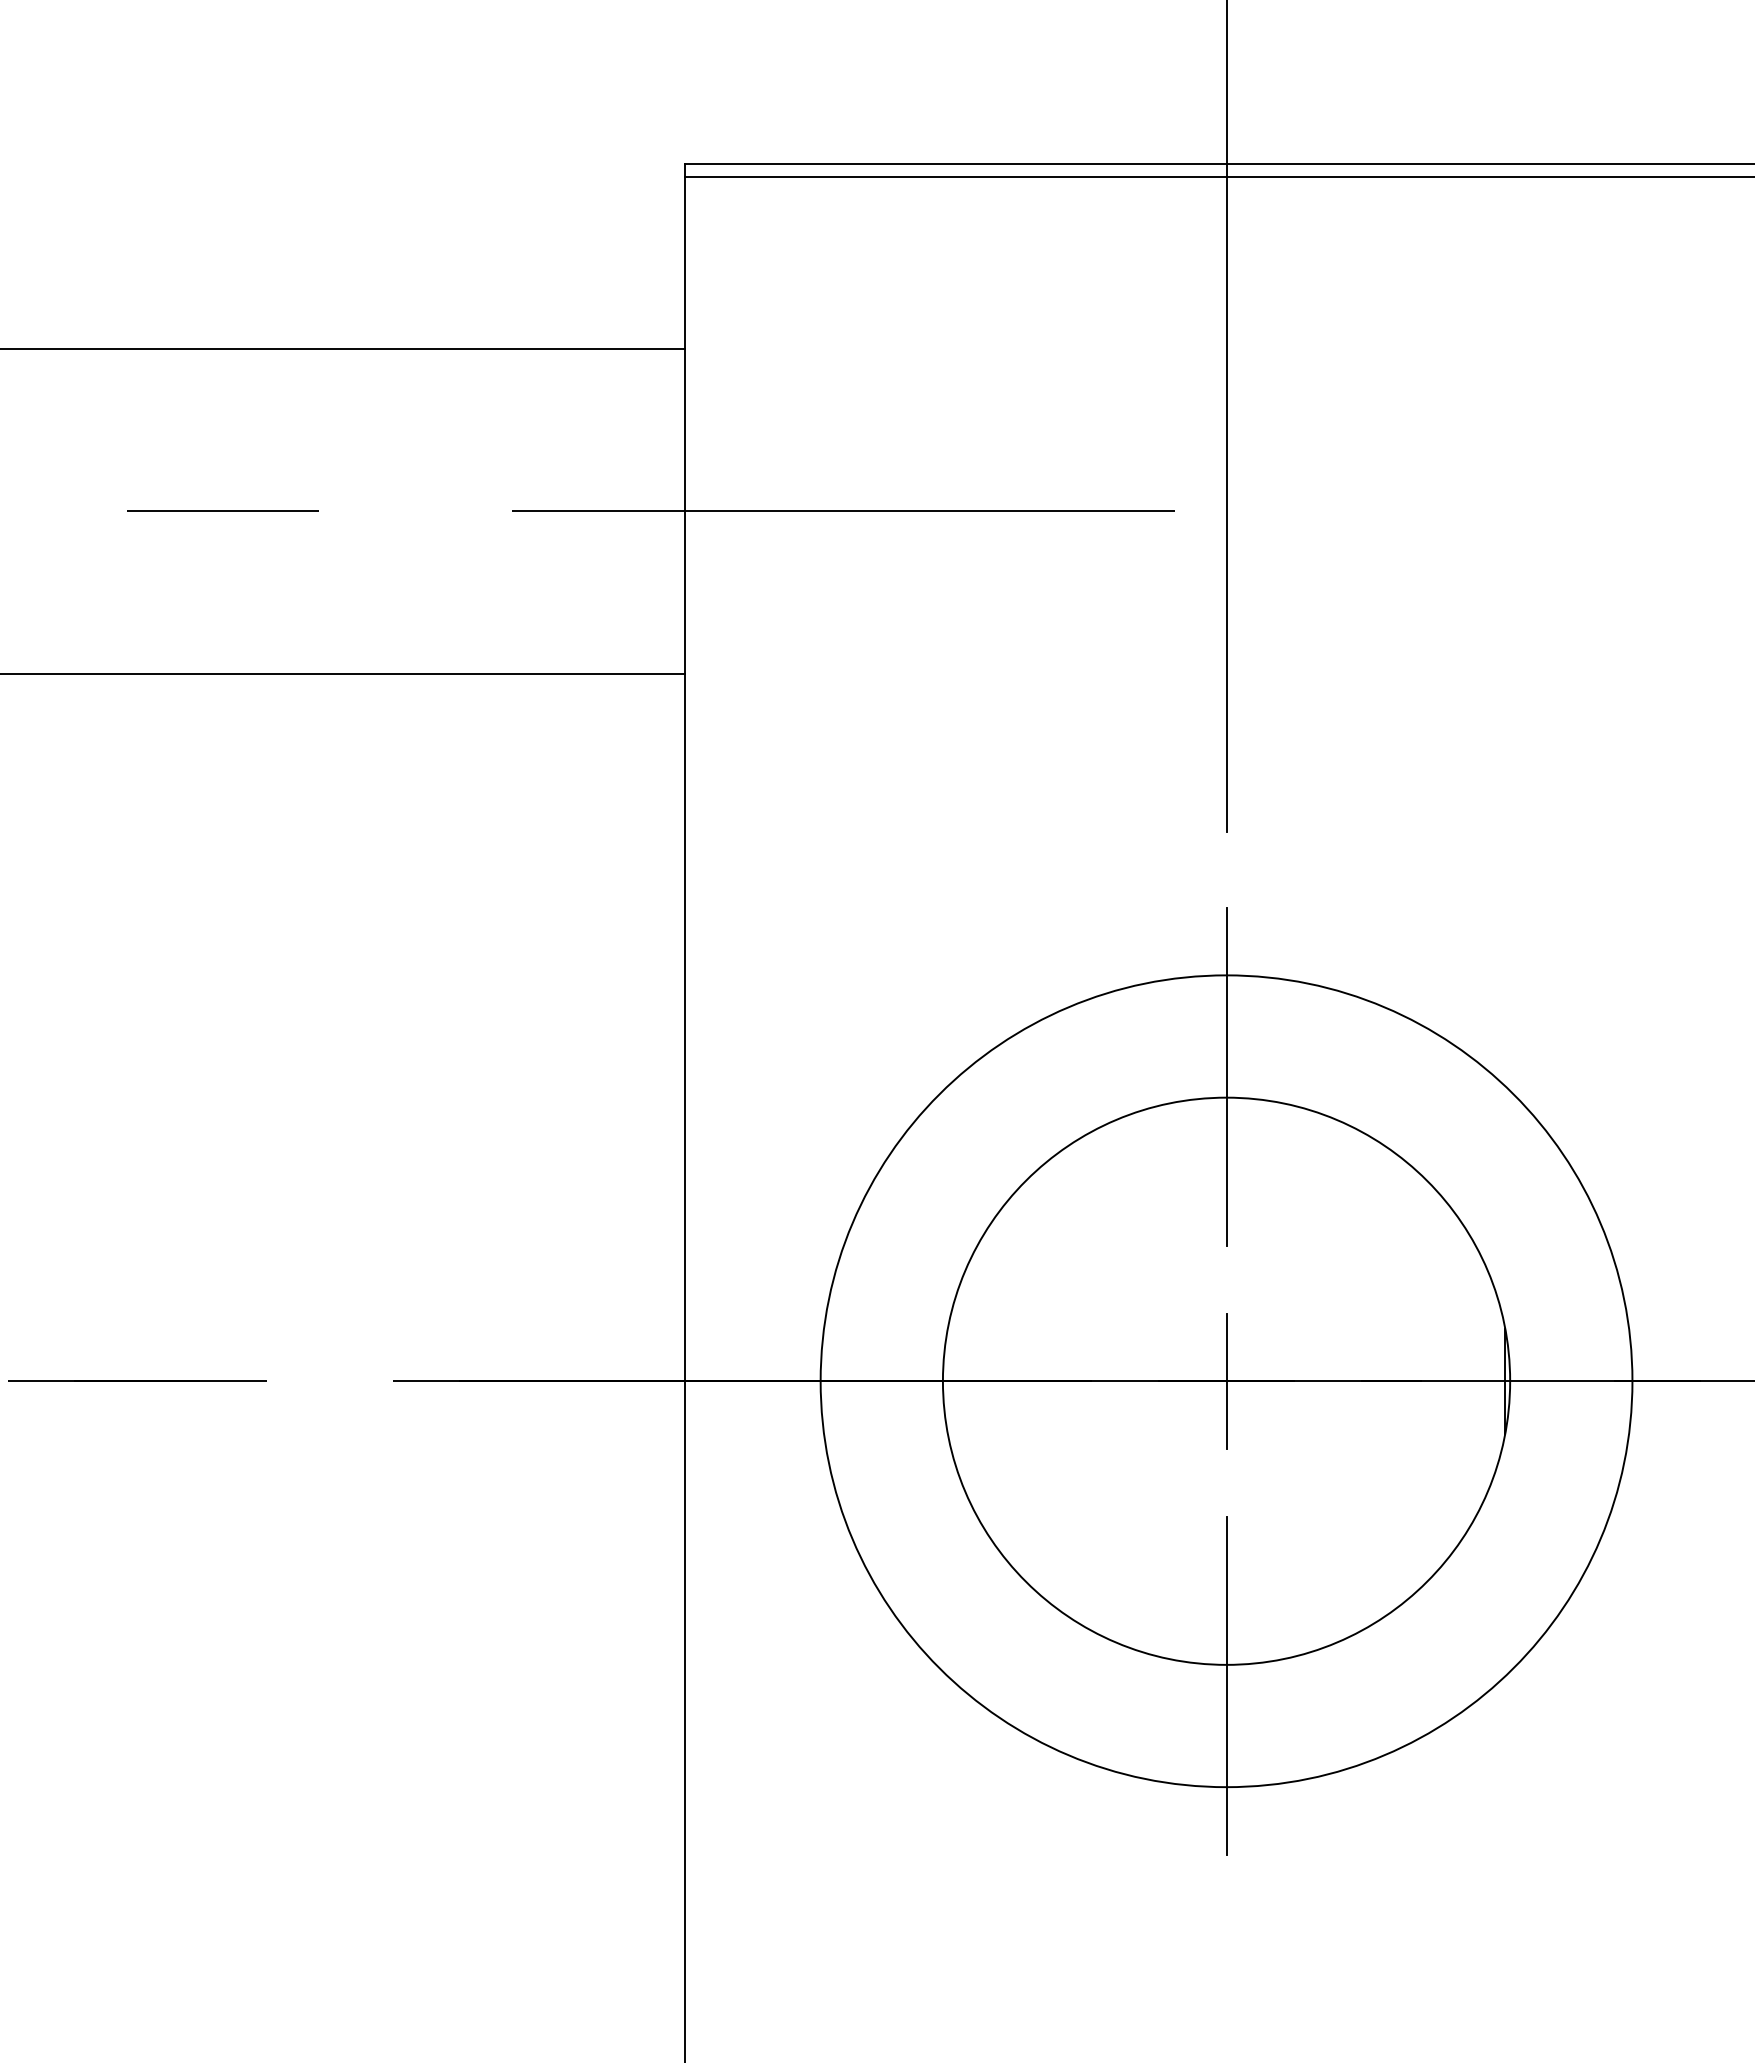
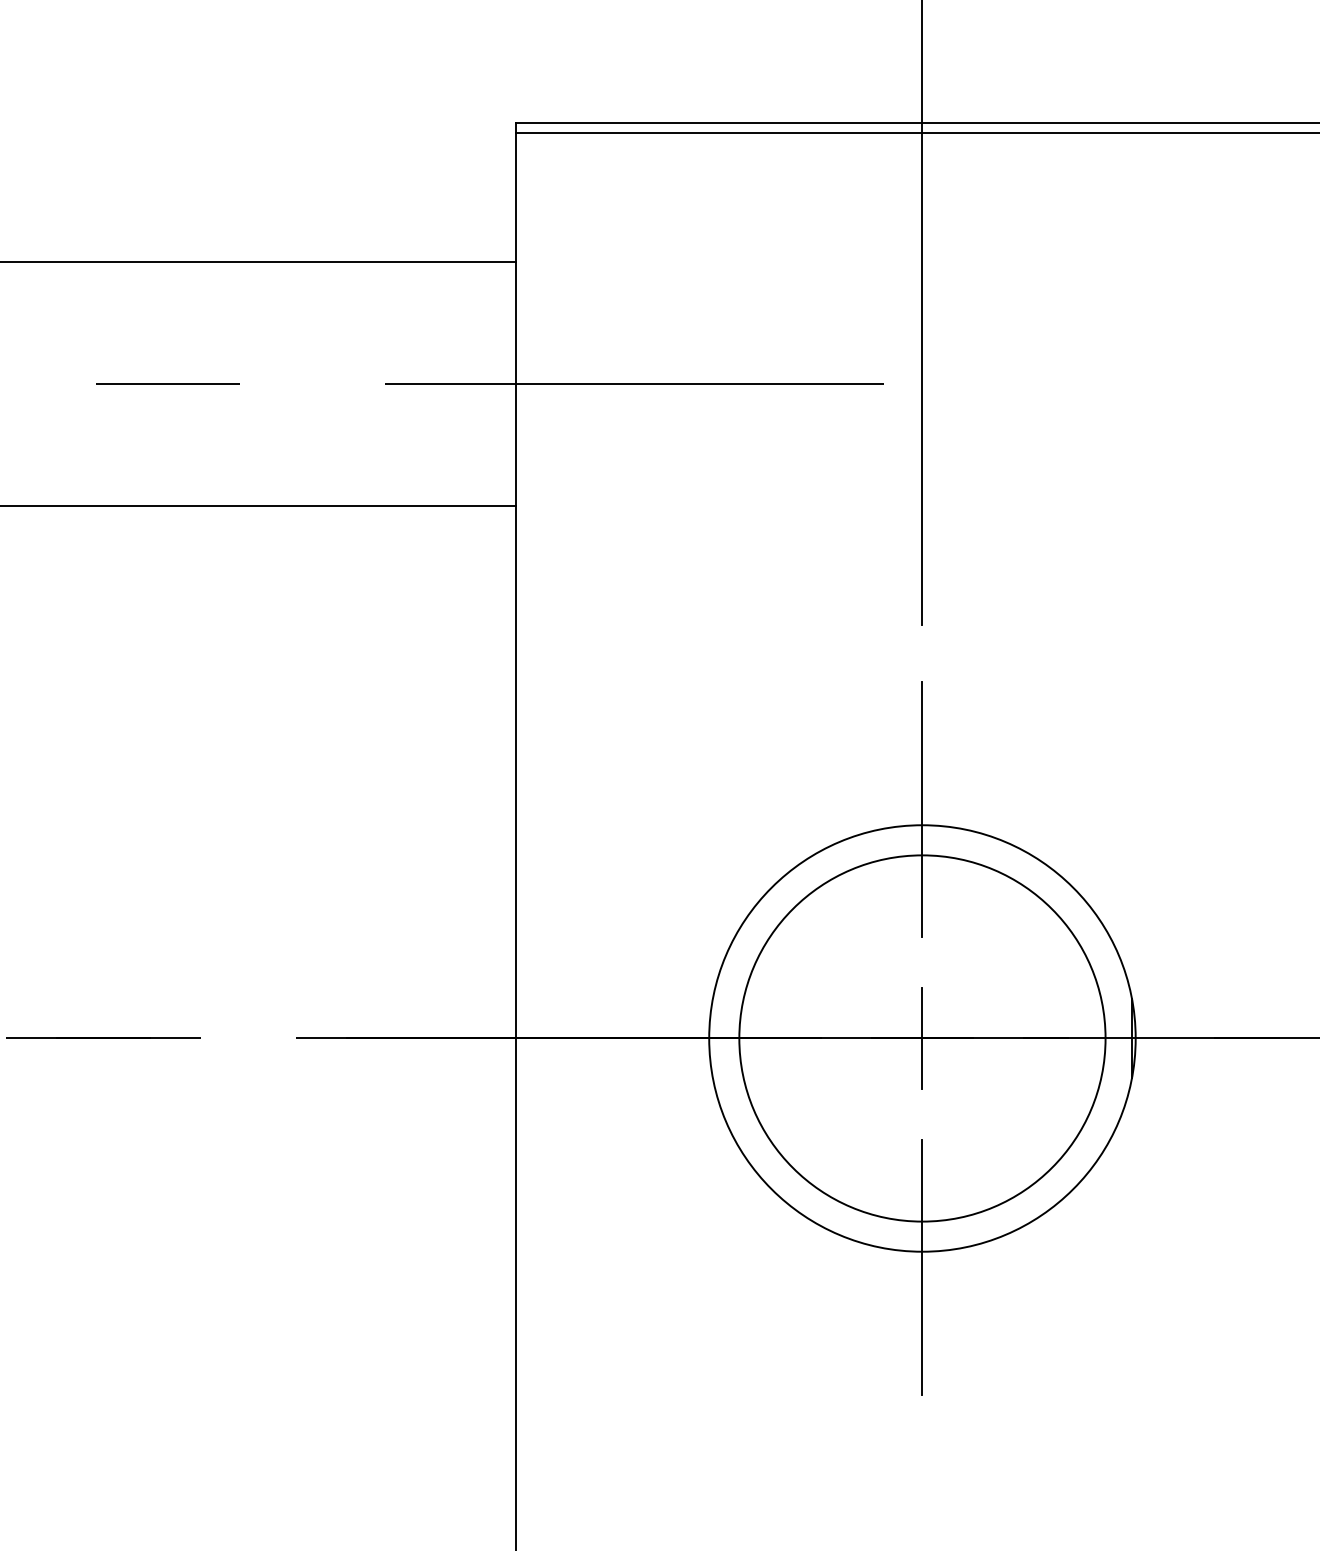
circle: (1226, 1381) -> (922, 1038), size x0.6

